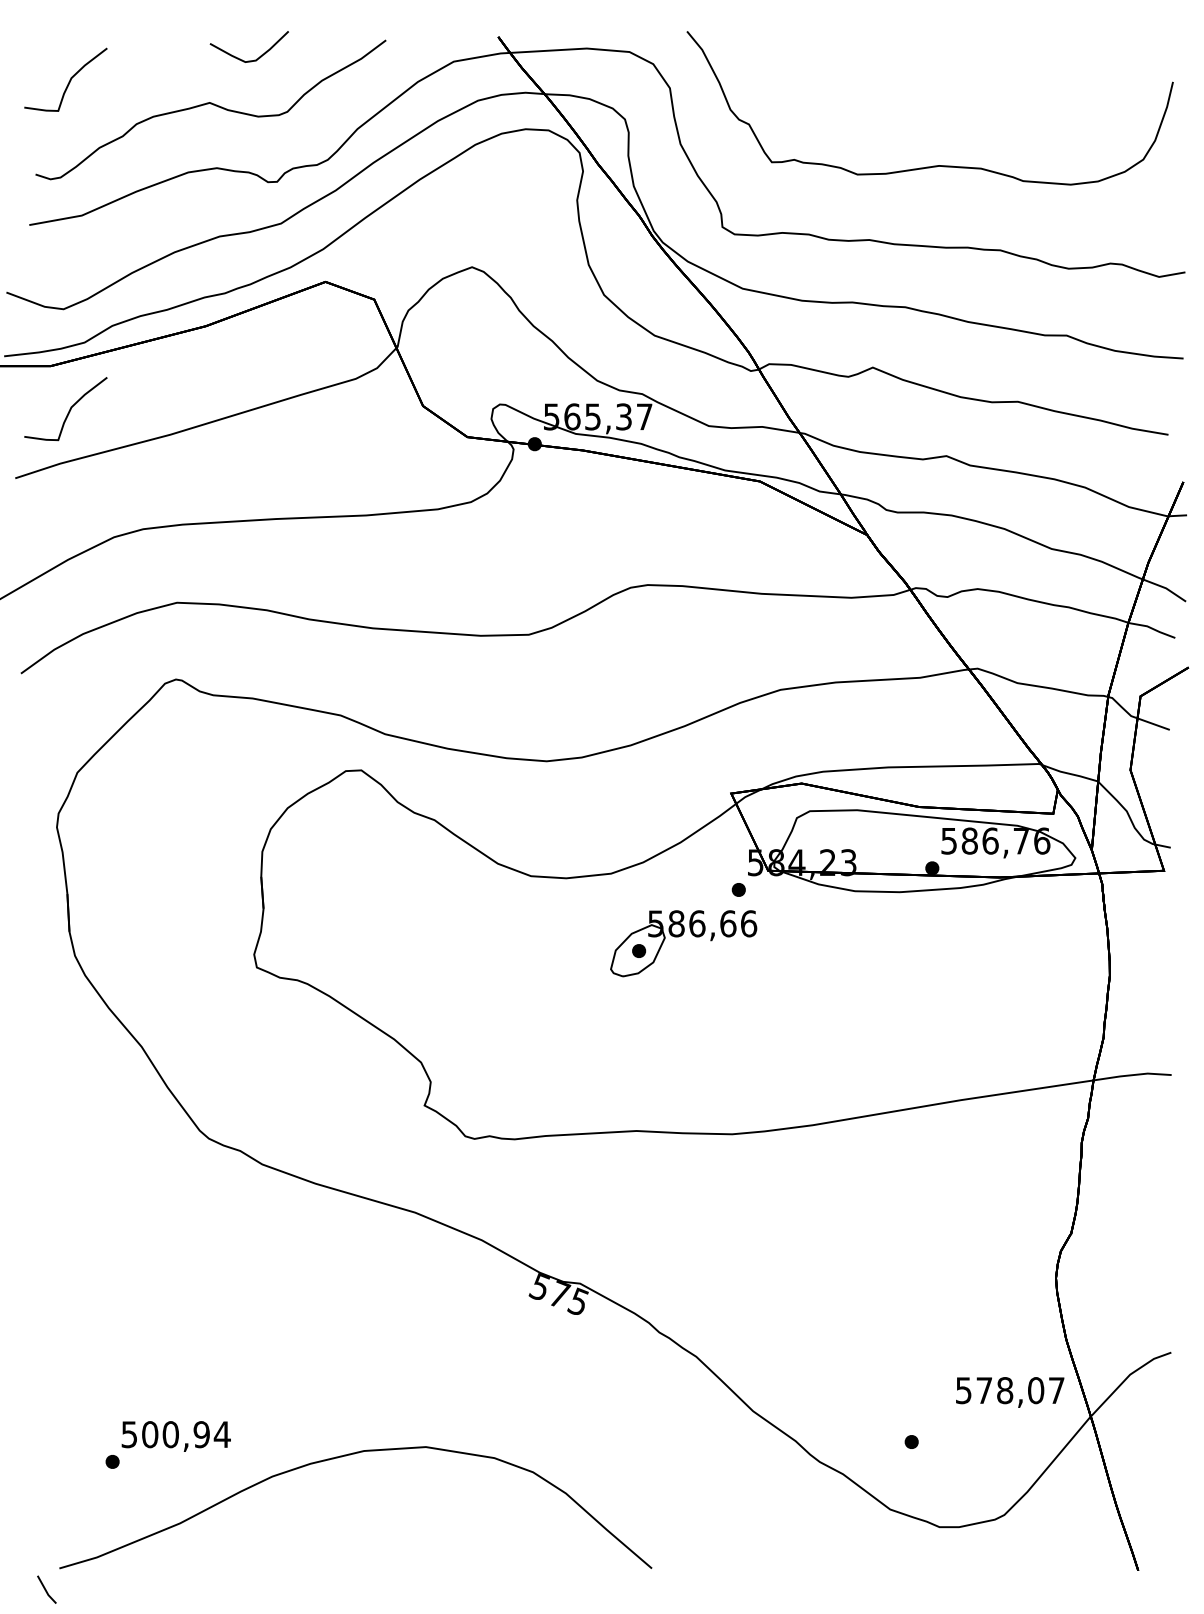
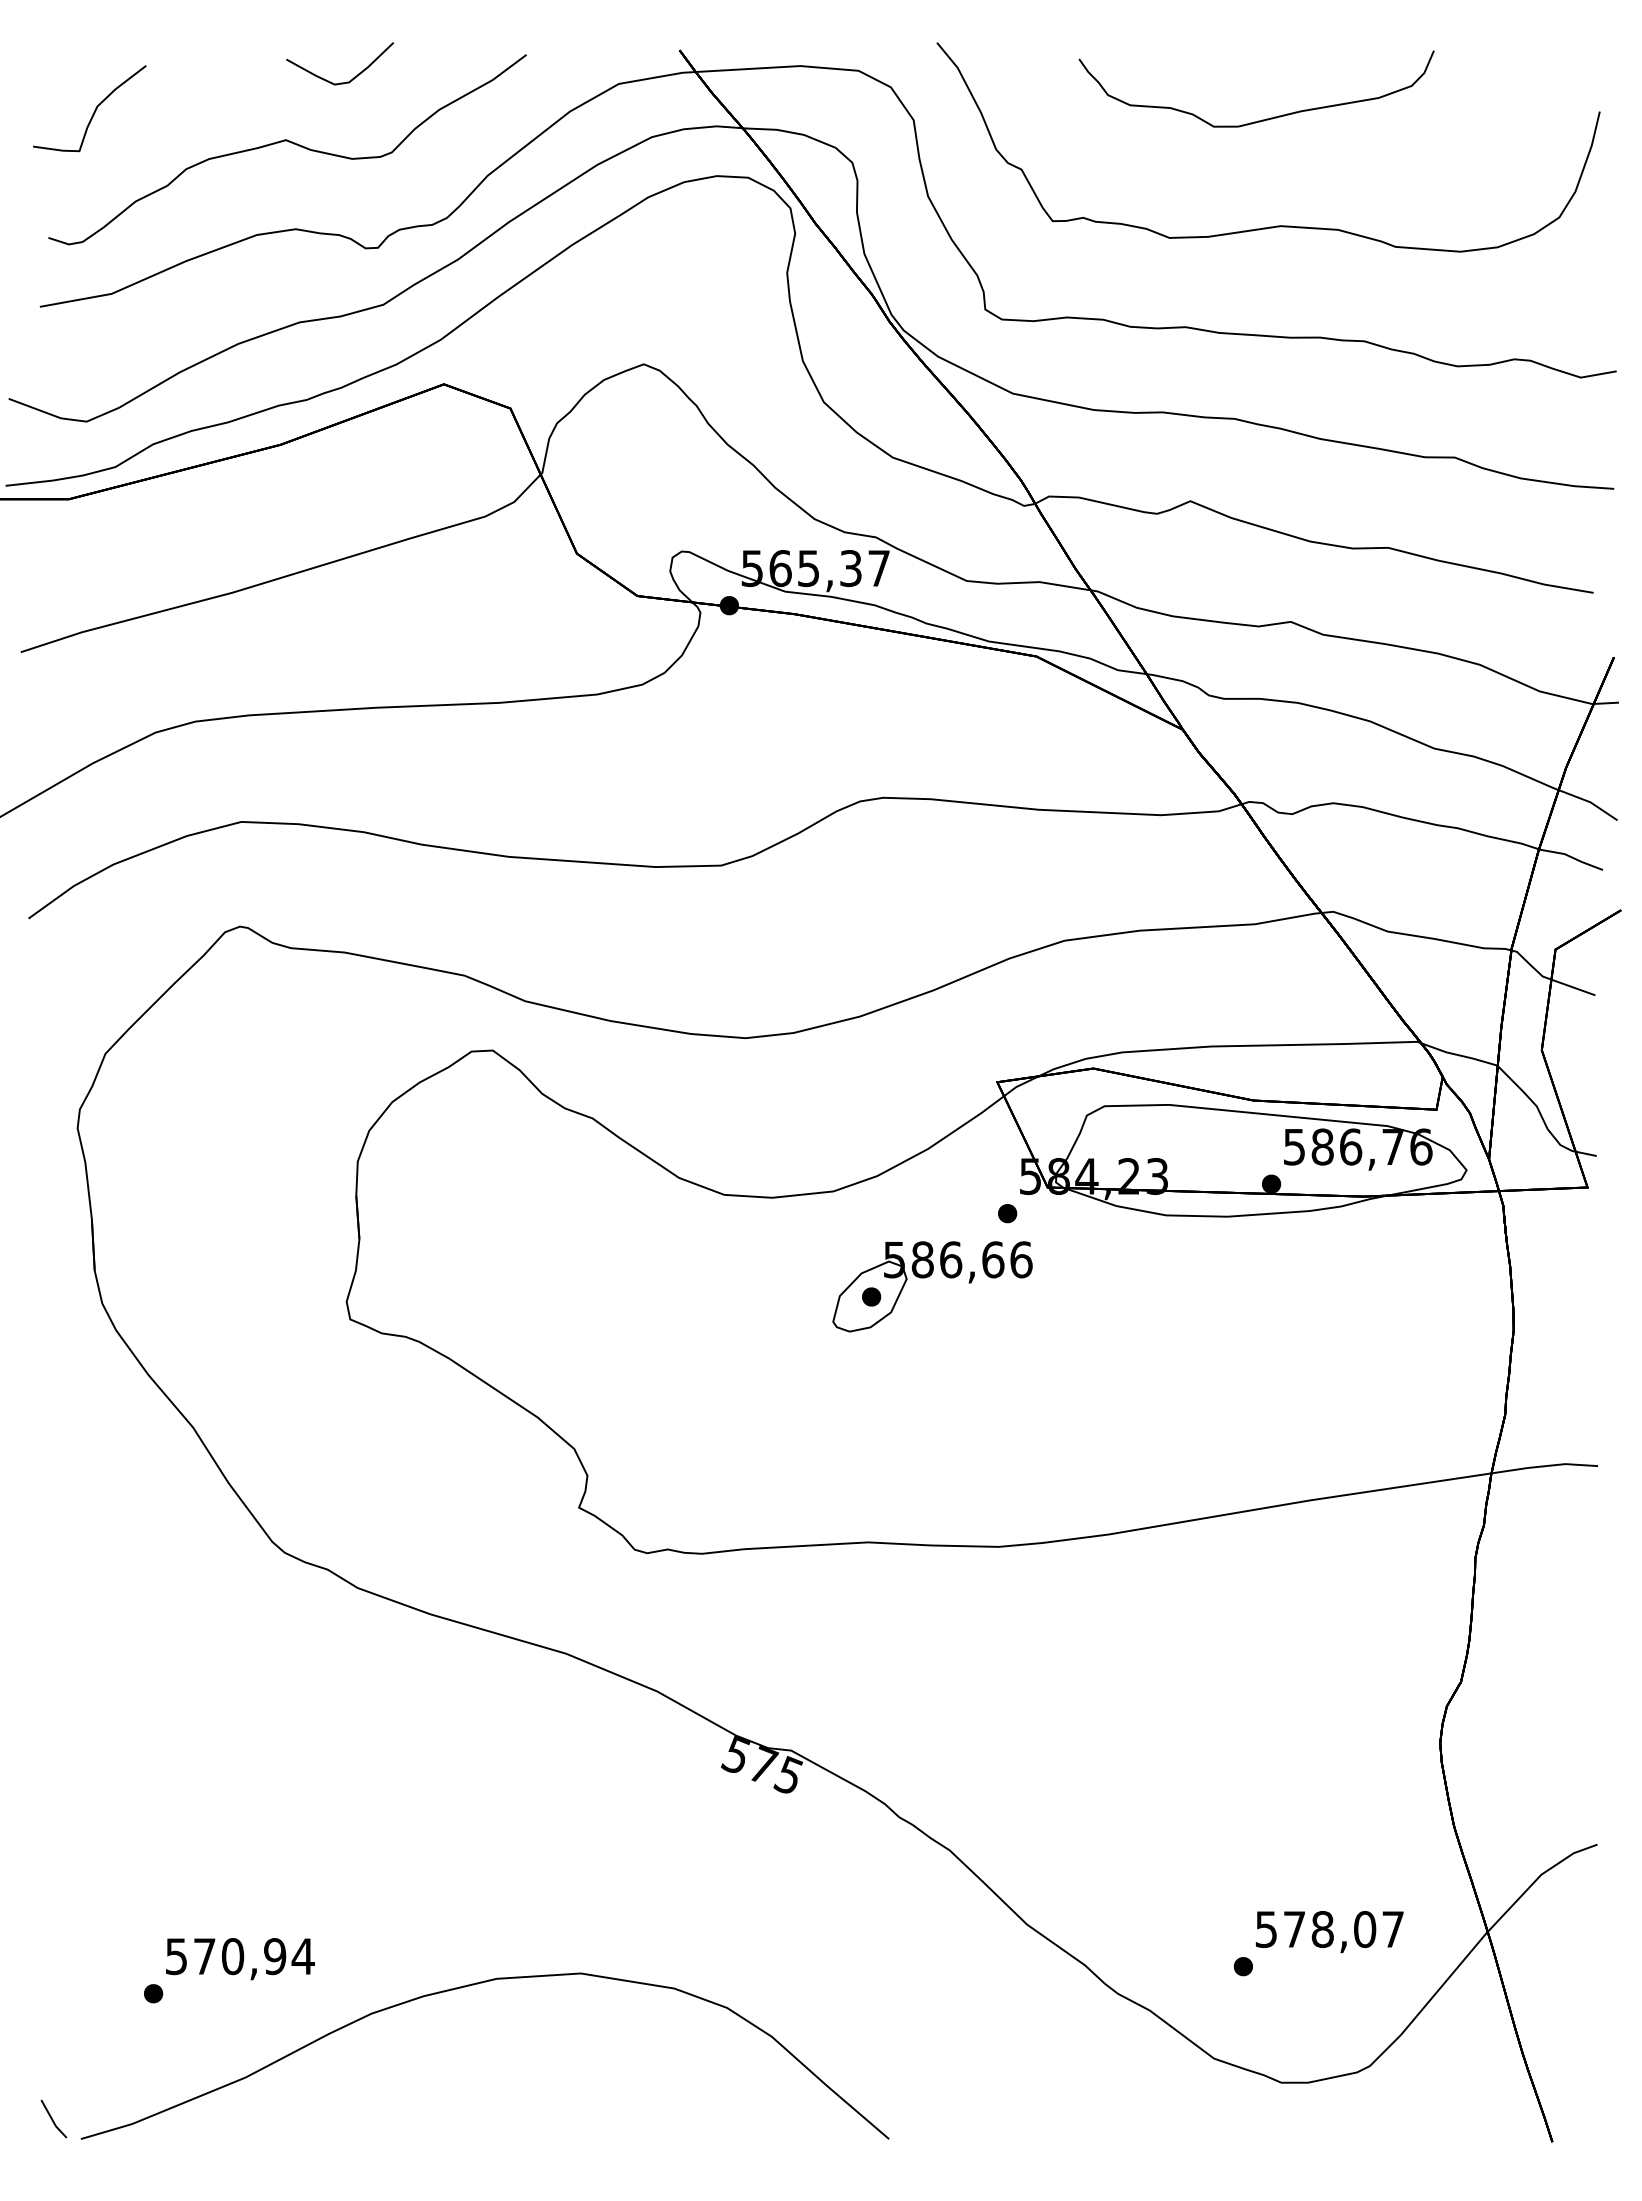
curve: (925, 87) -> (1262, 119), added
curve: (69, 410) -> (94, 559), removed
text: (1010, 1392) -> (1329, 1932), moved
text: (149, 1434) -> (204, 1956), 500,94 -> 570,94
line: (46, 1590) -> (53, 2119), moved

